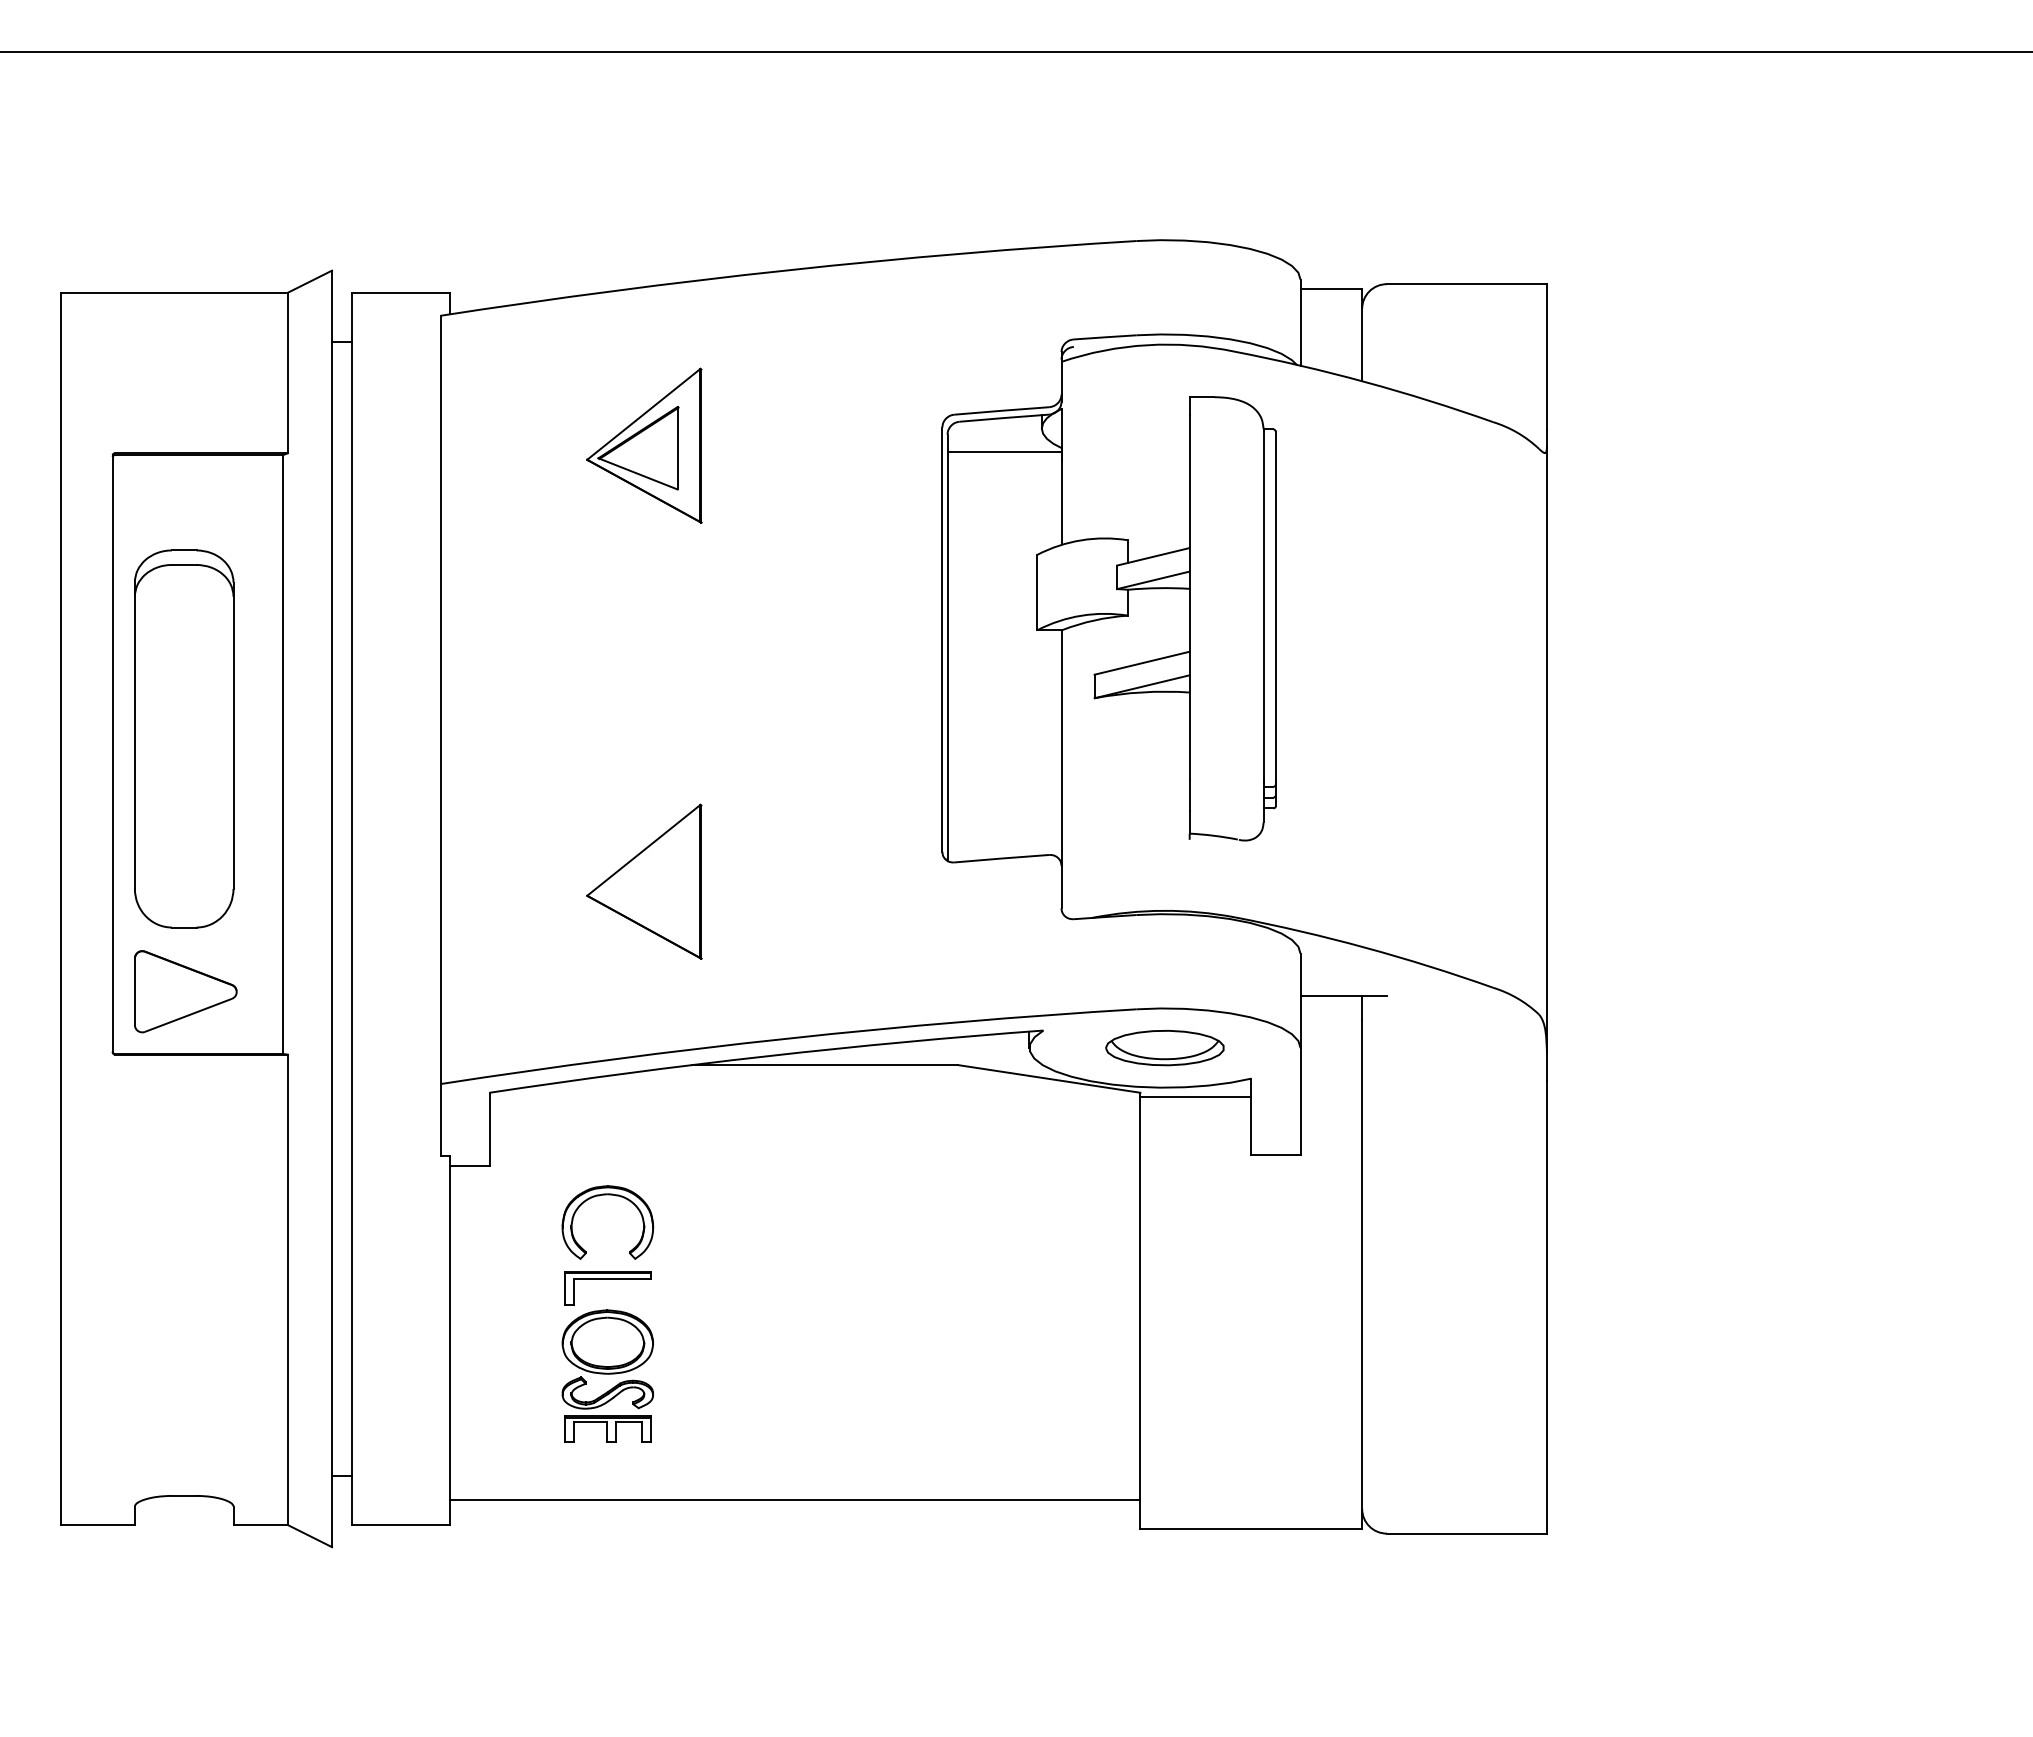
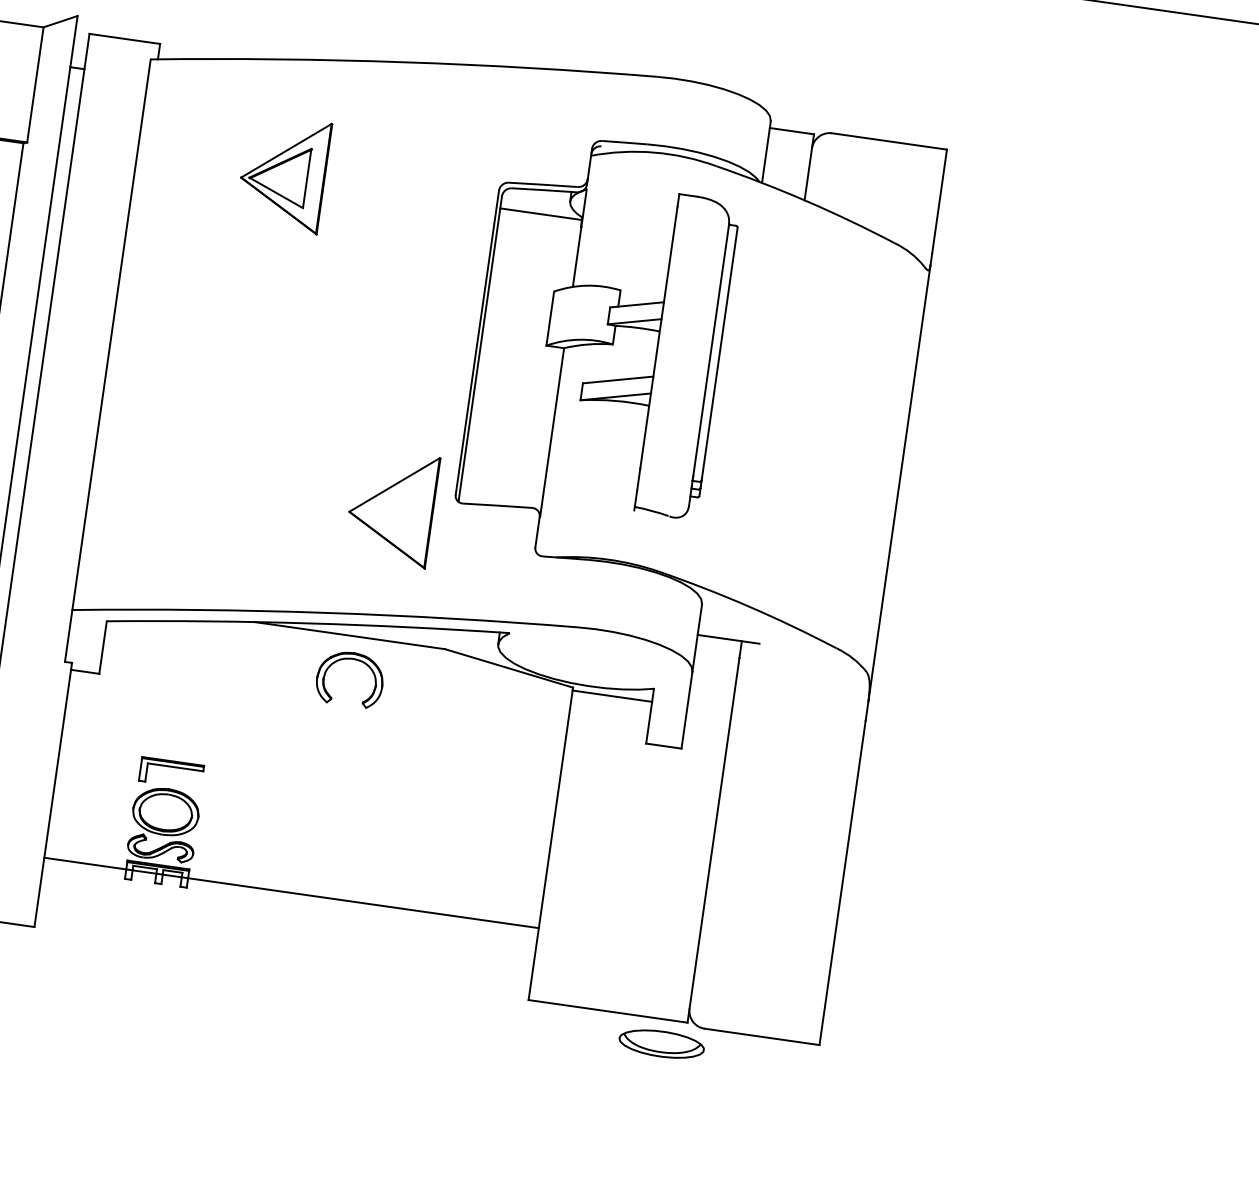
part: (644, 881) -> (391, 507), moved
part: (1164, 1047) -> (661, 1043), moved
part: (607, 1195) -> (352, 659), moved
line: (795, 1500) -> (291, 893), moved

